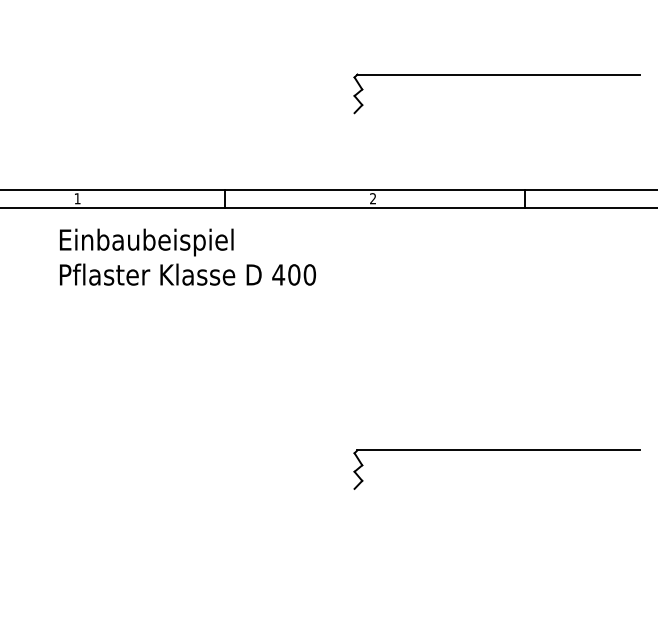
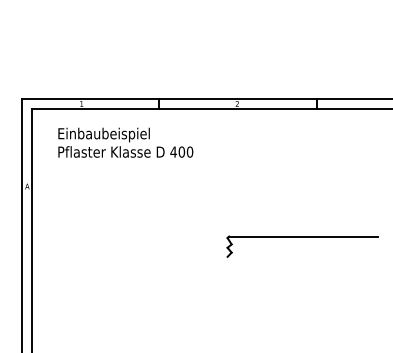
part: (496, 76) -> (302, 39), removed
text: (187, 256) -> (125, 142), moved

